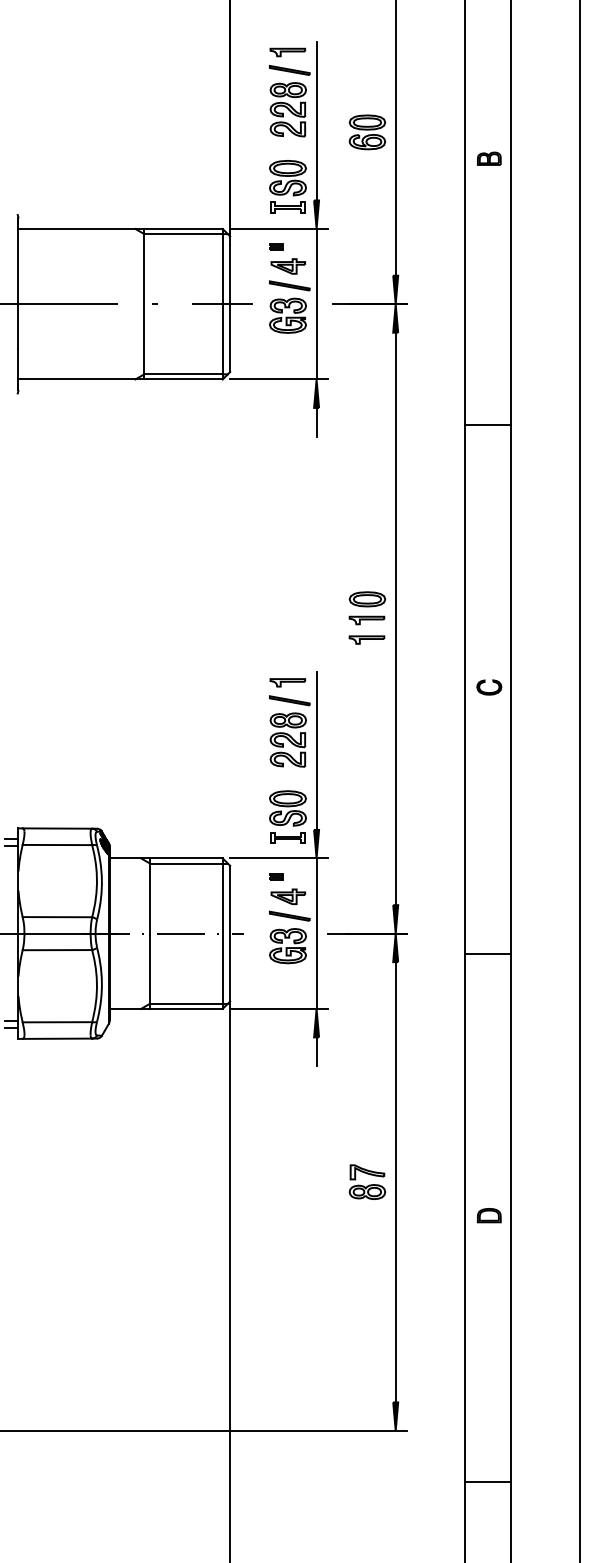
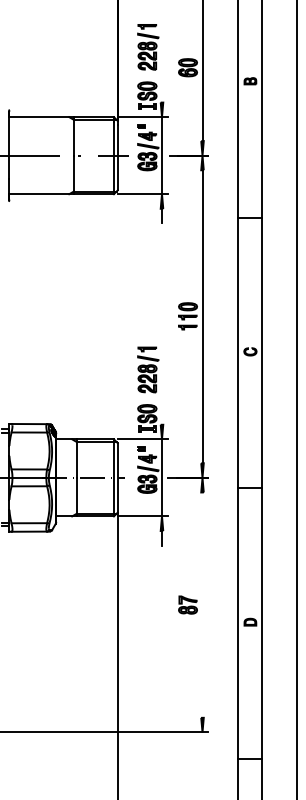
line: (317, 120) -> (162, 61), removed
line: (317, 751) -> (162, 384), removed
line: (395, 1181) -> (202, 604), removed

